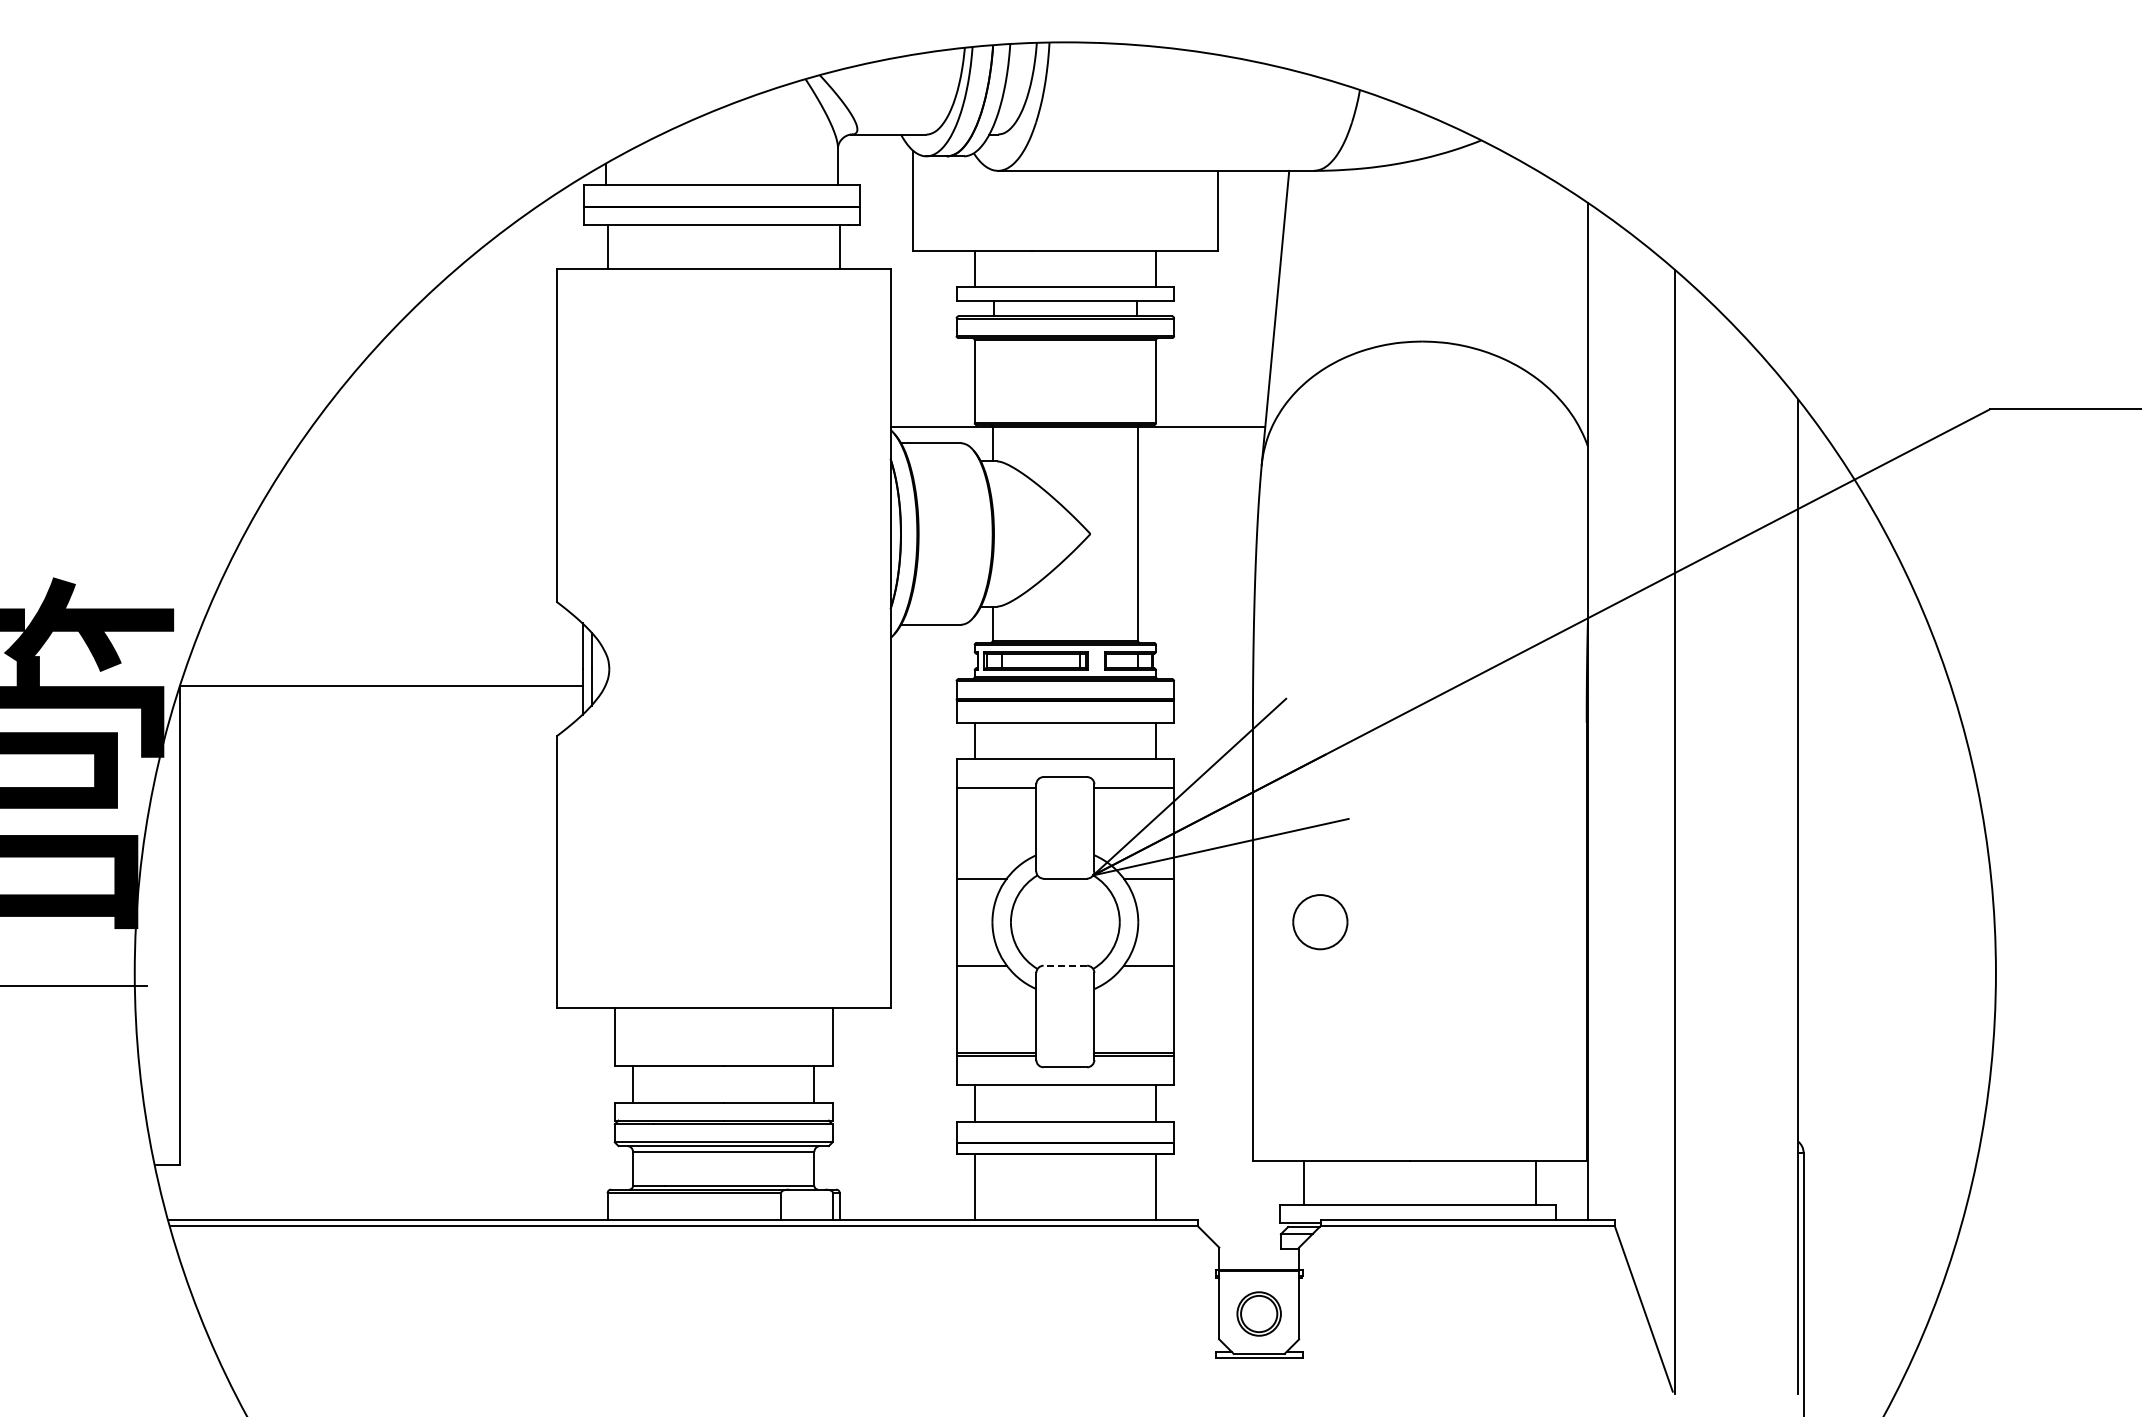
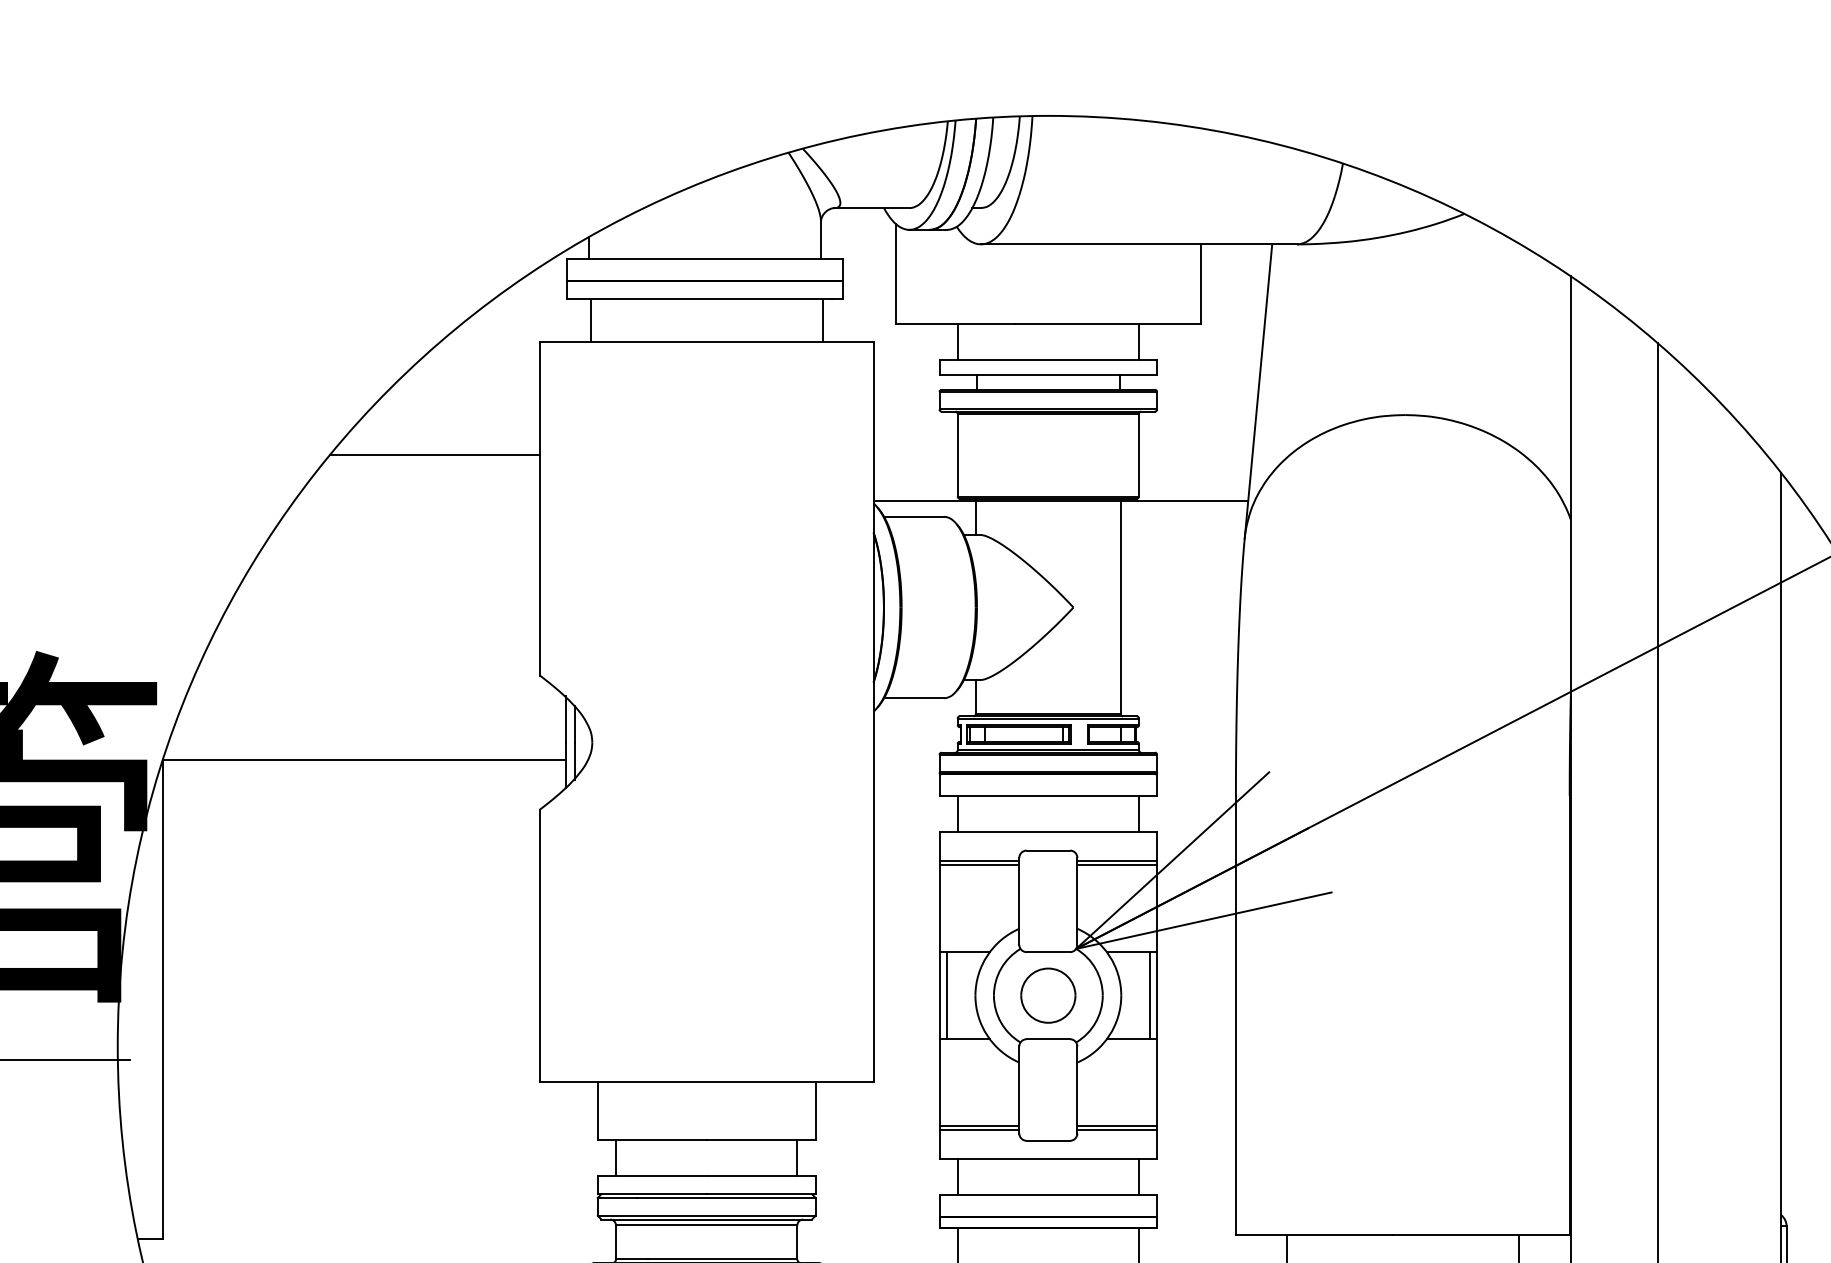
line: (451, 381) -> (434, 455), added
line: (996, 791) -> (979, 865), added
line: (1134, 791) -> (1117, 865), added
line: (963, 921) -> (946, 995), added
line: (1166, 921) -> (1149, 995), added
part: (1320, 922) -> (1048, 996), moved
line: (1065, 965) -> (1048, 1039), dashed -> solid

